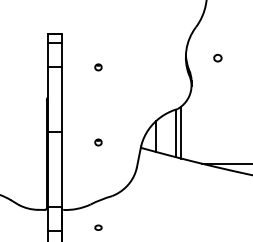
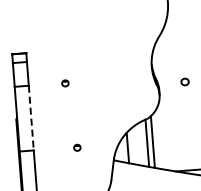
part: (217, 58) -> (184, 82), moved
line: (61, 99) -> (31, 118), solid -> dashed
part: (98, 142) -> (77, 147), moved

